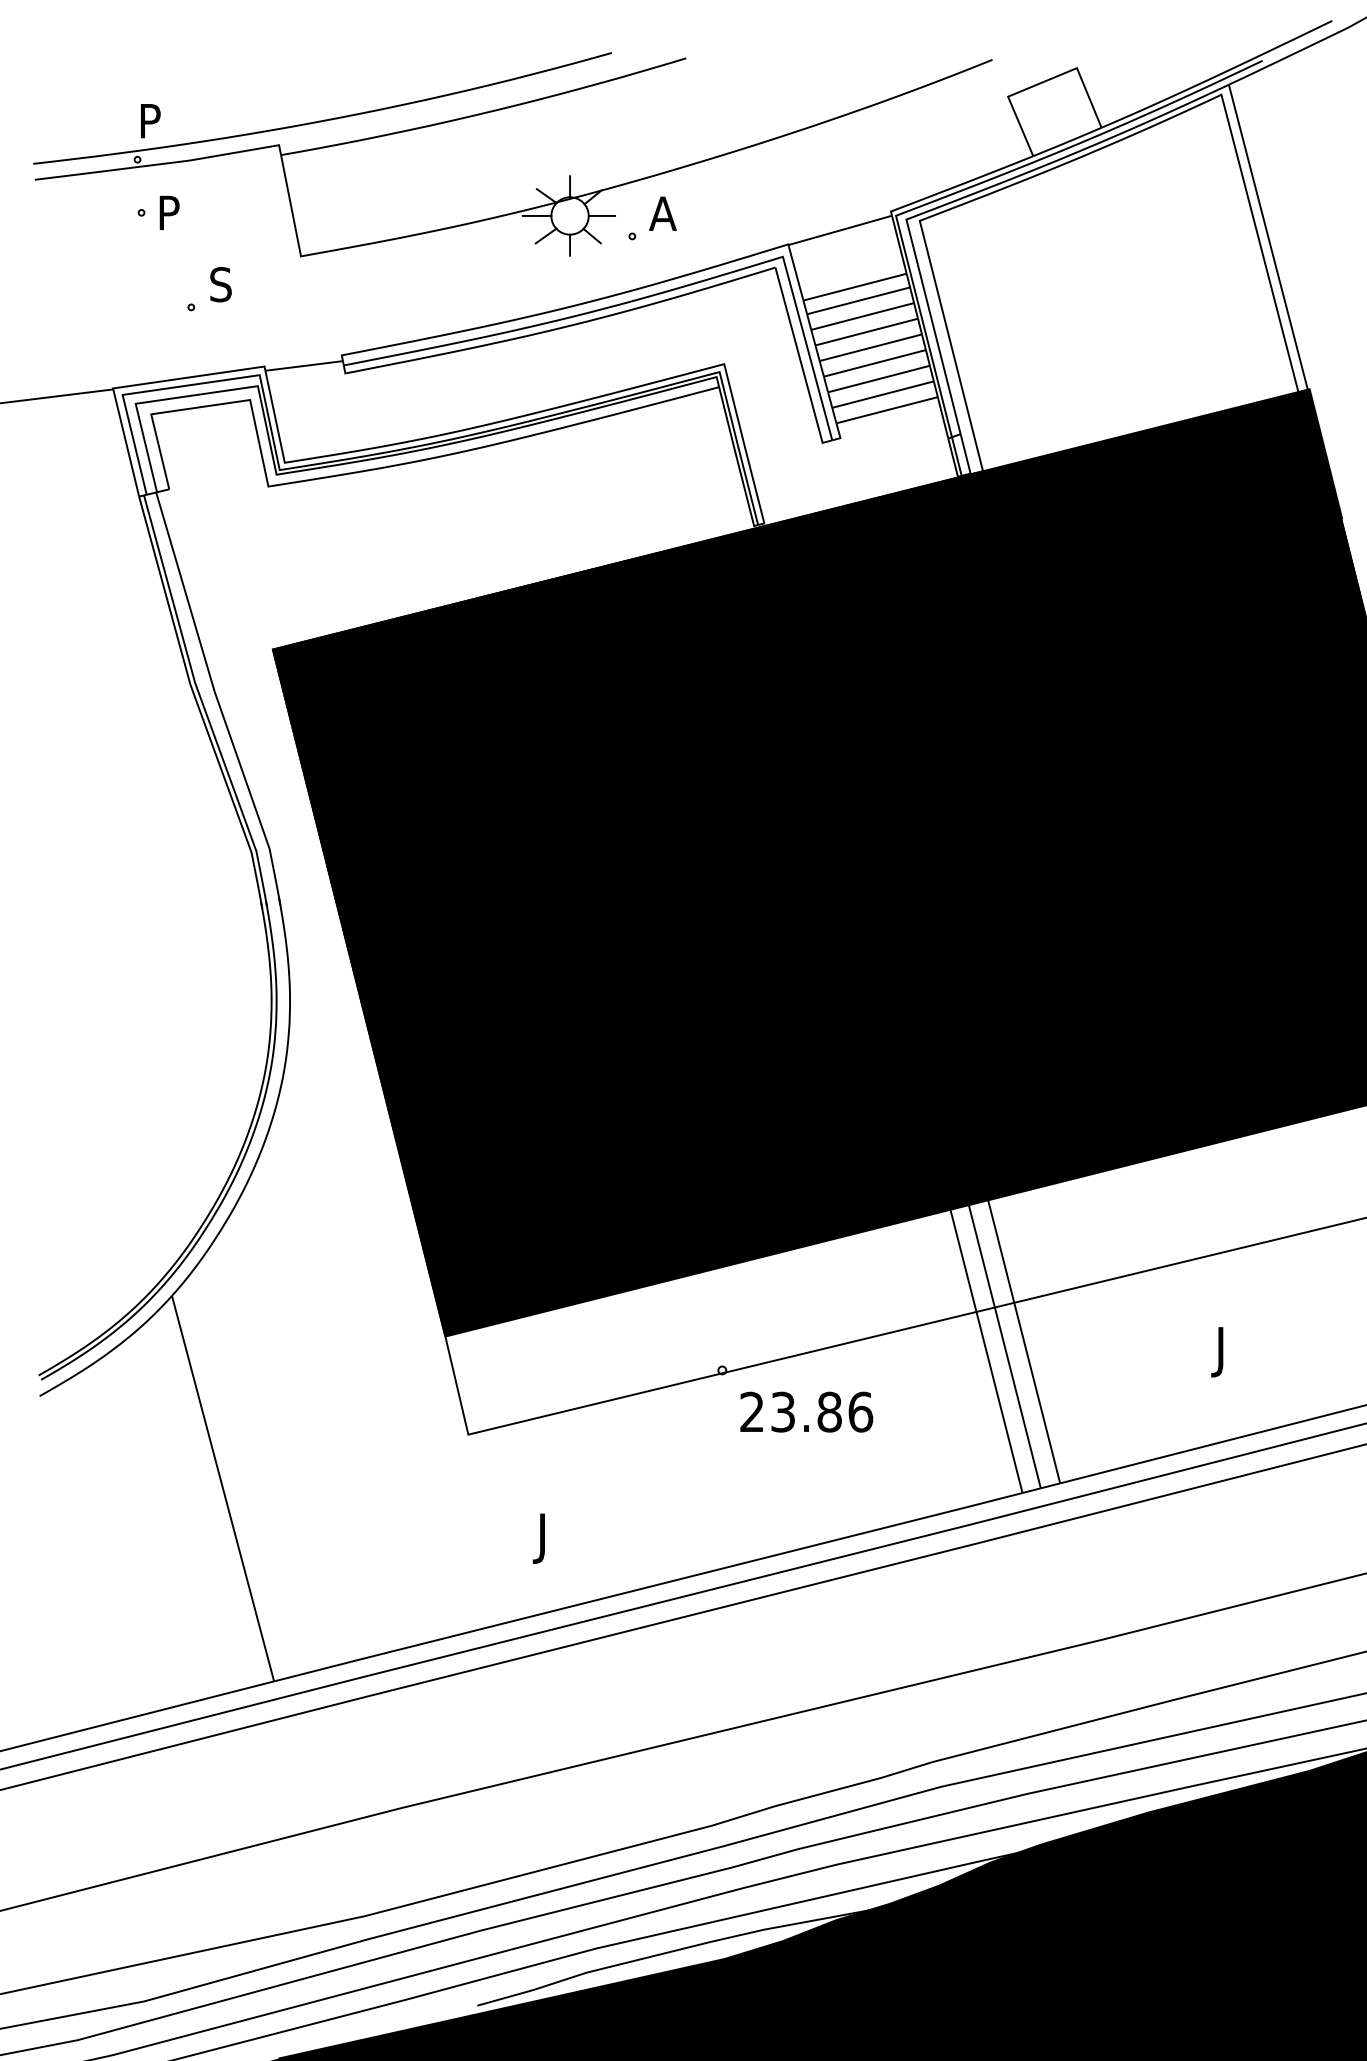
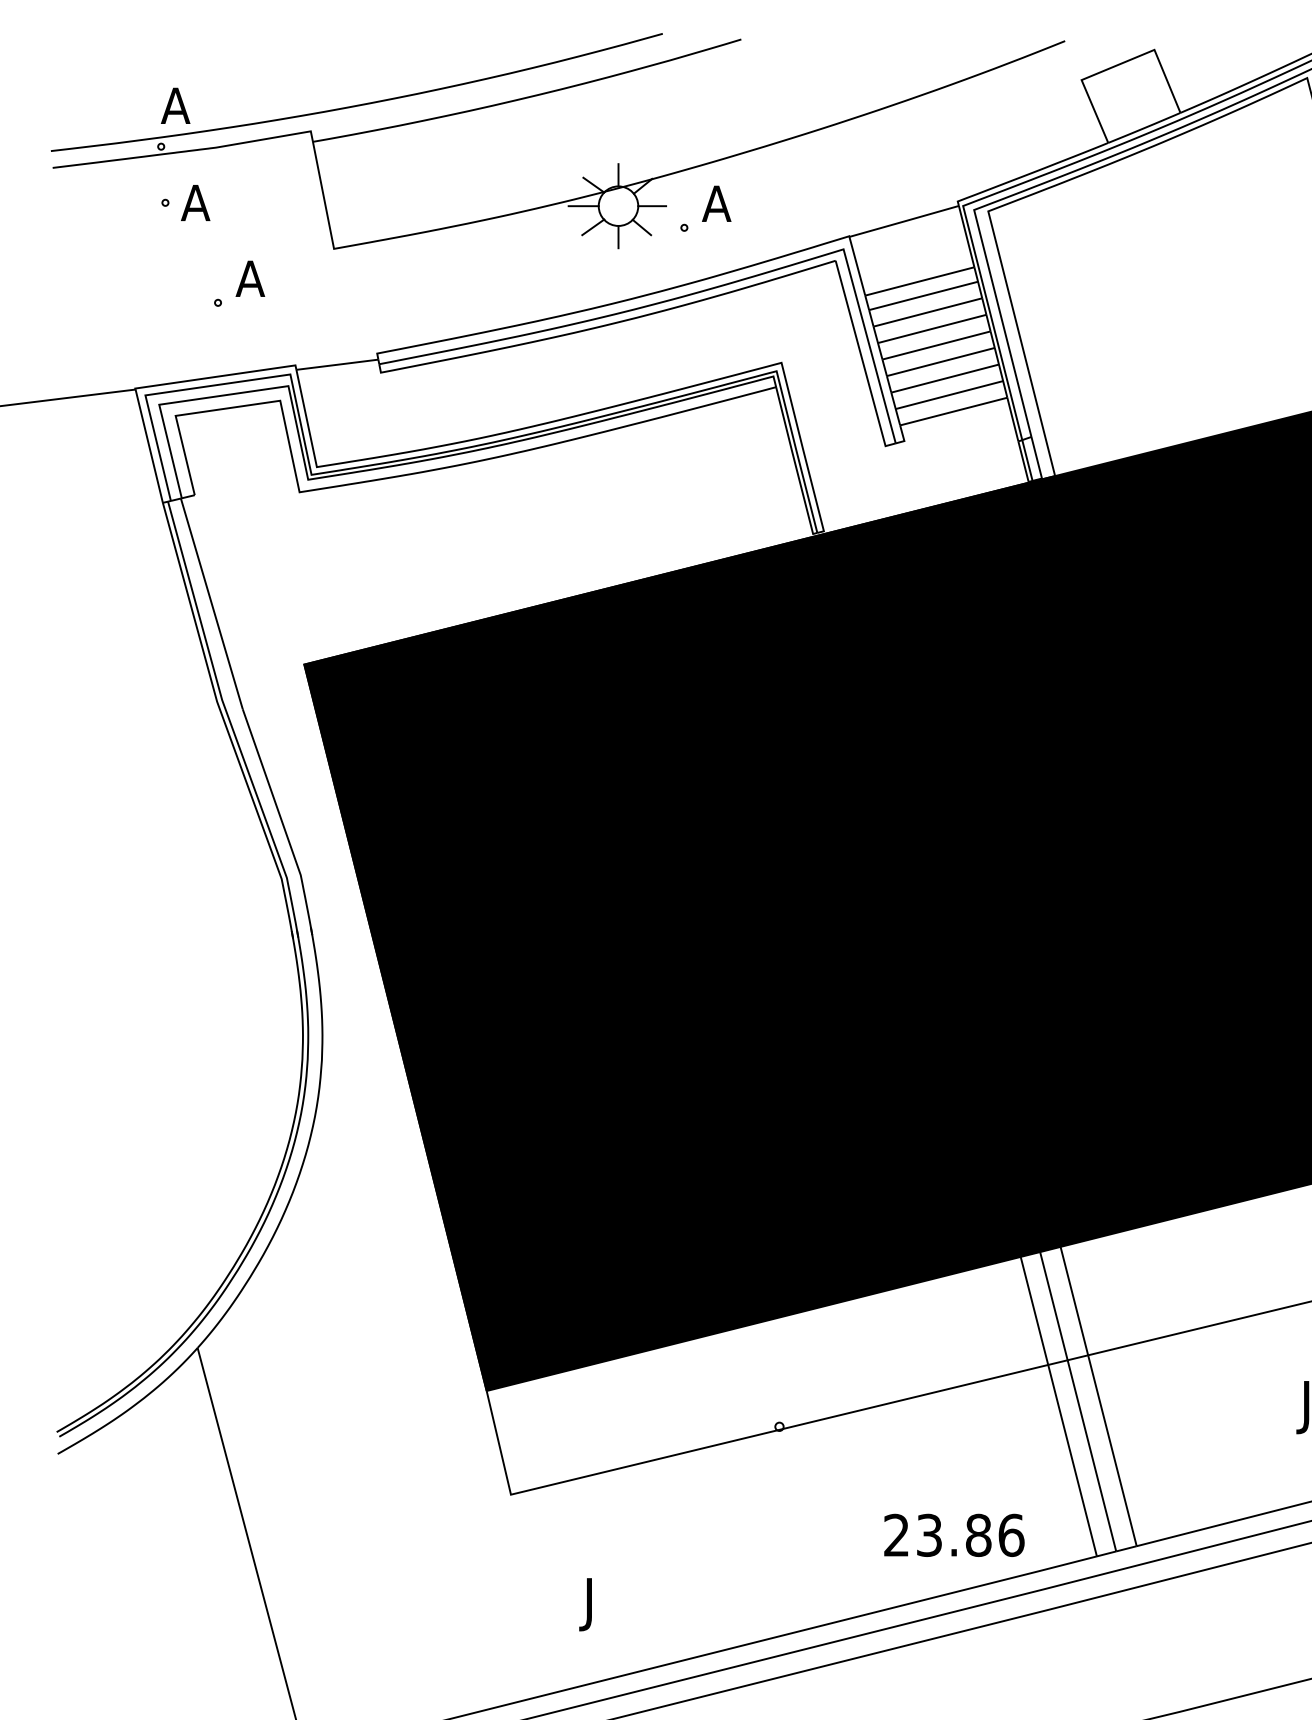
text: (150, 121) -> (174, 106), P -> A
text: (169, 212) -> (194, 202), P -> A
text: (221, 284) -> (249, 278), S -> A
text: (806, 1411) -> (954, 1534), moved

